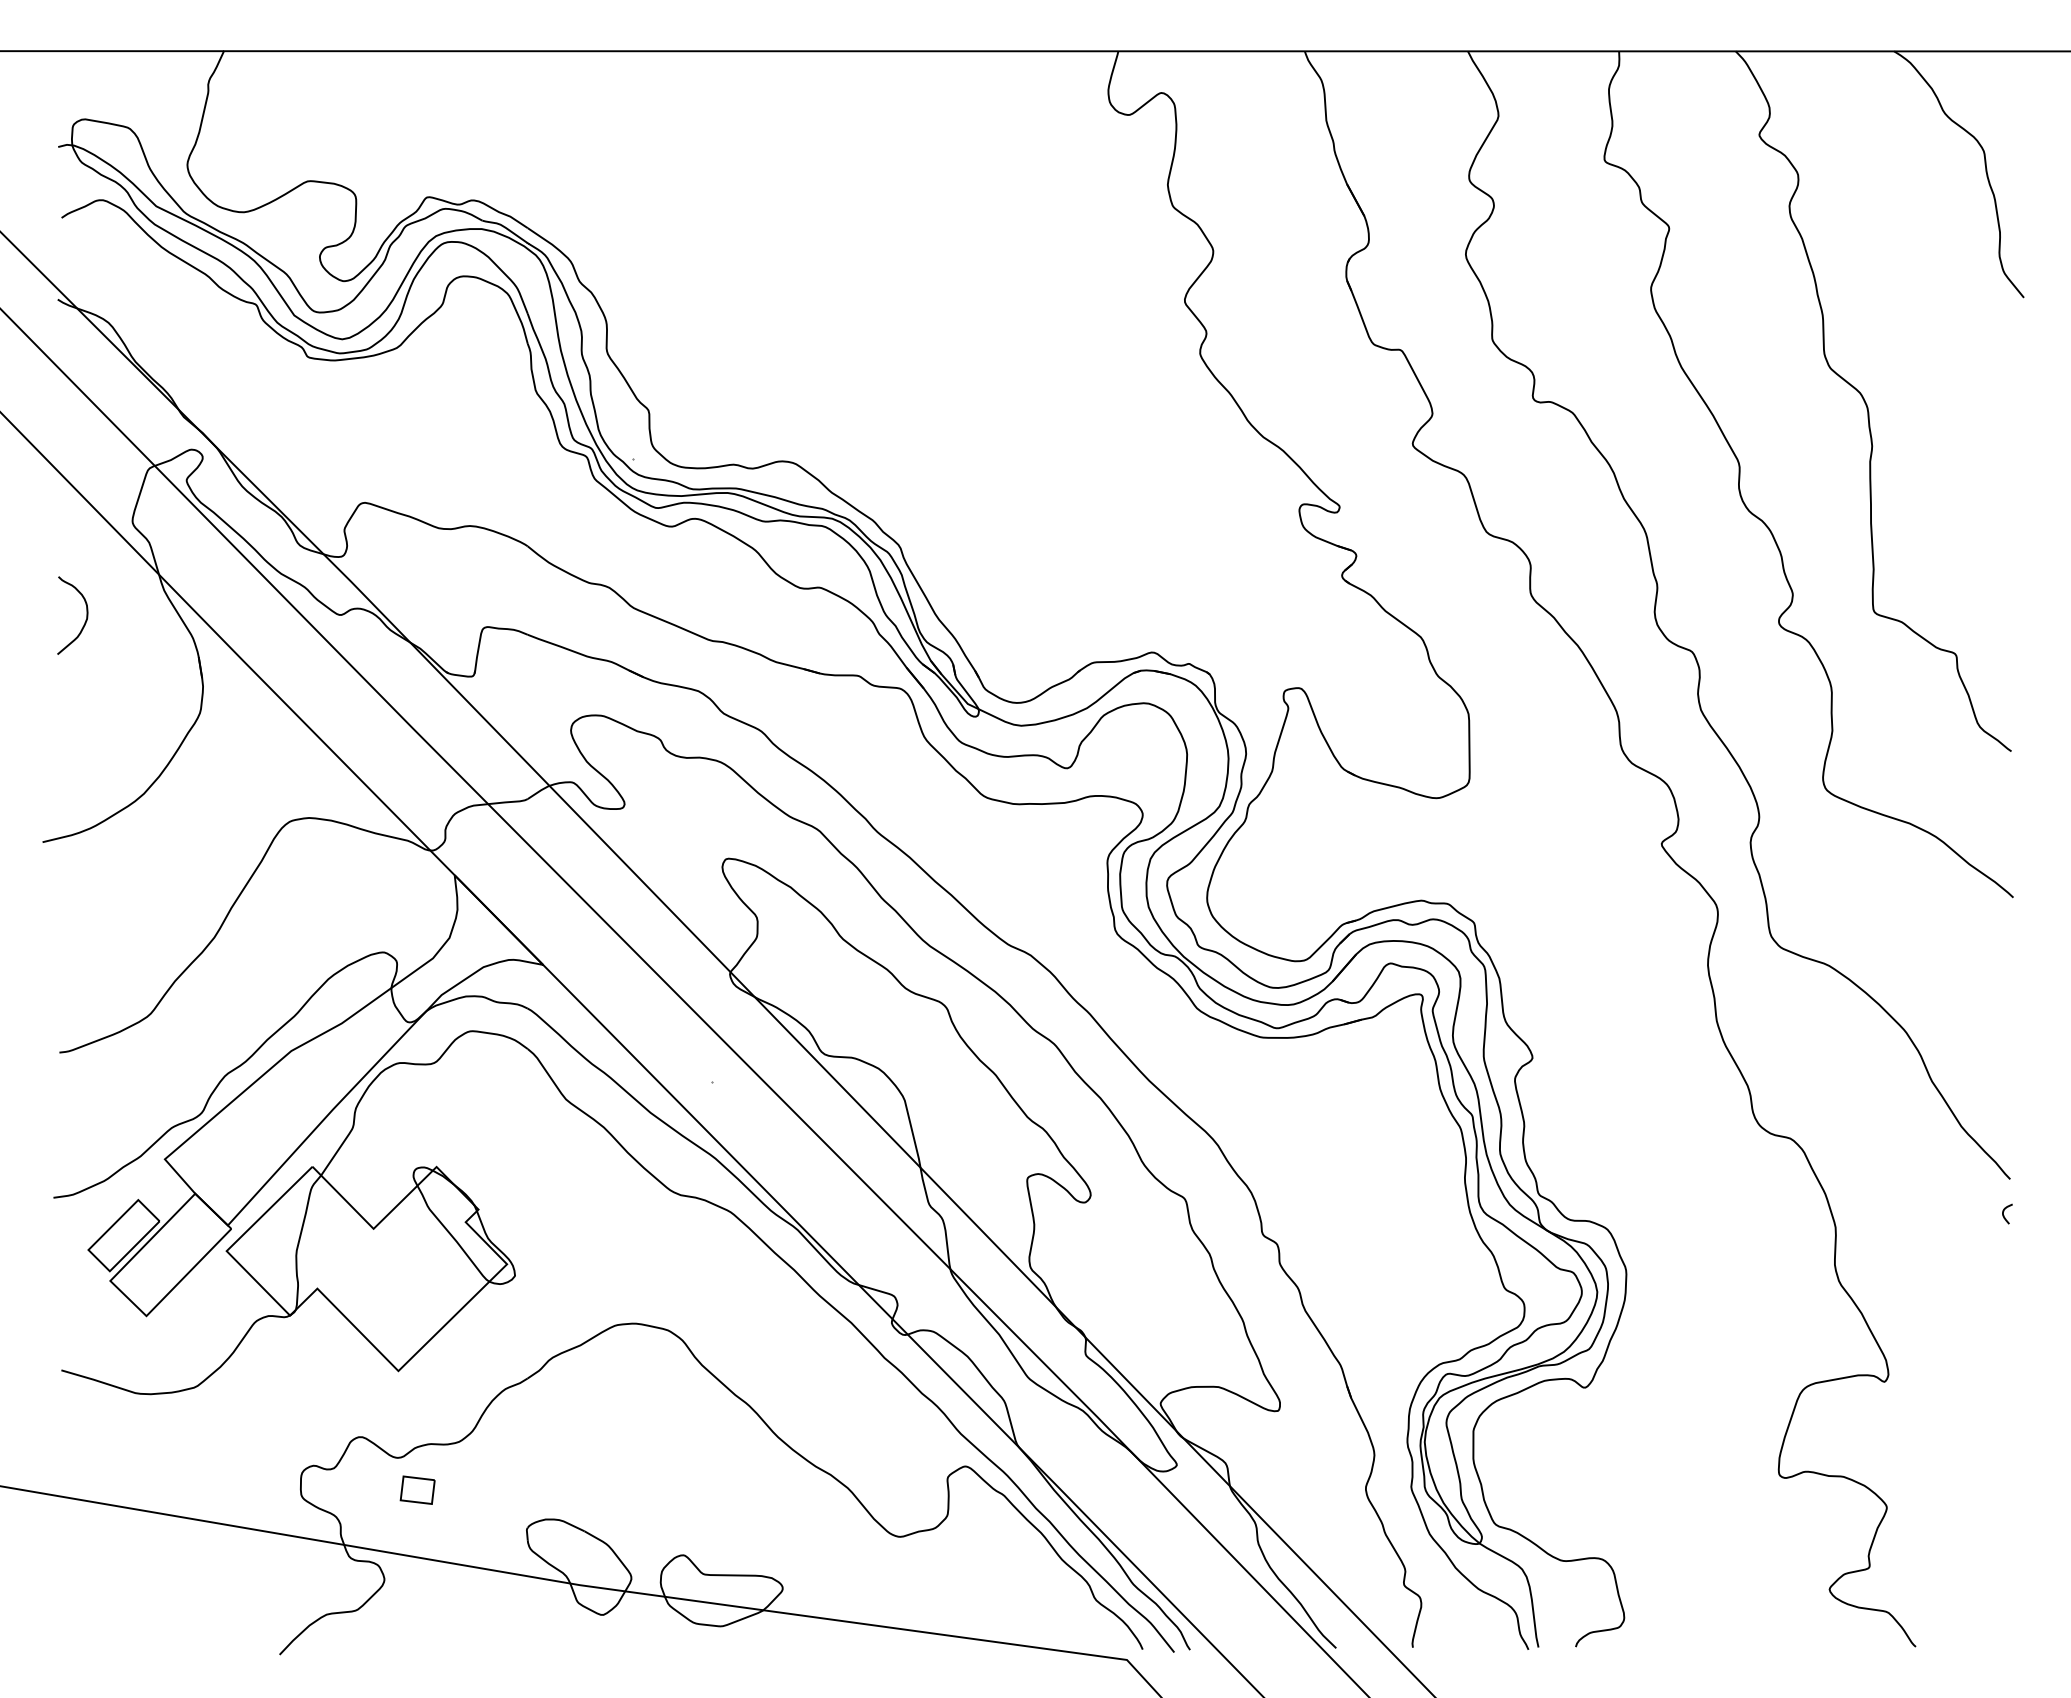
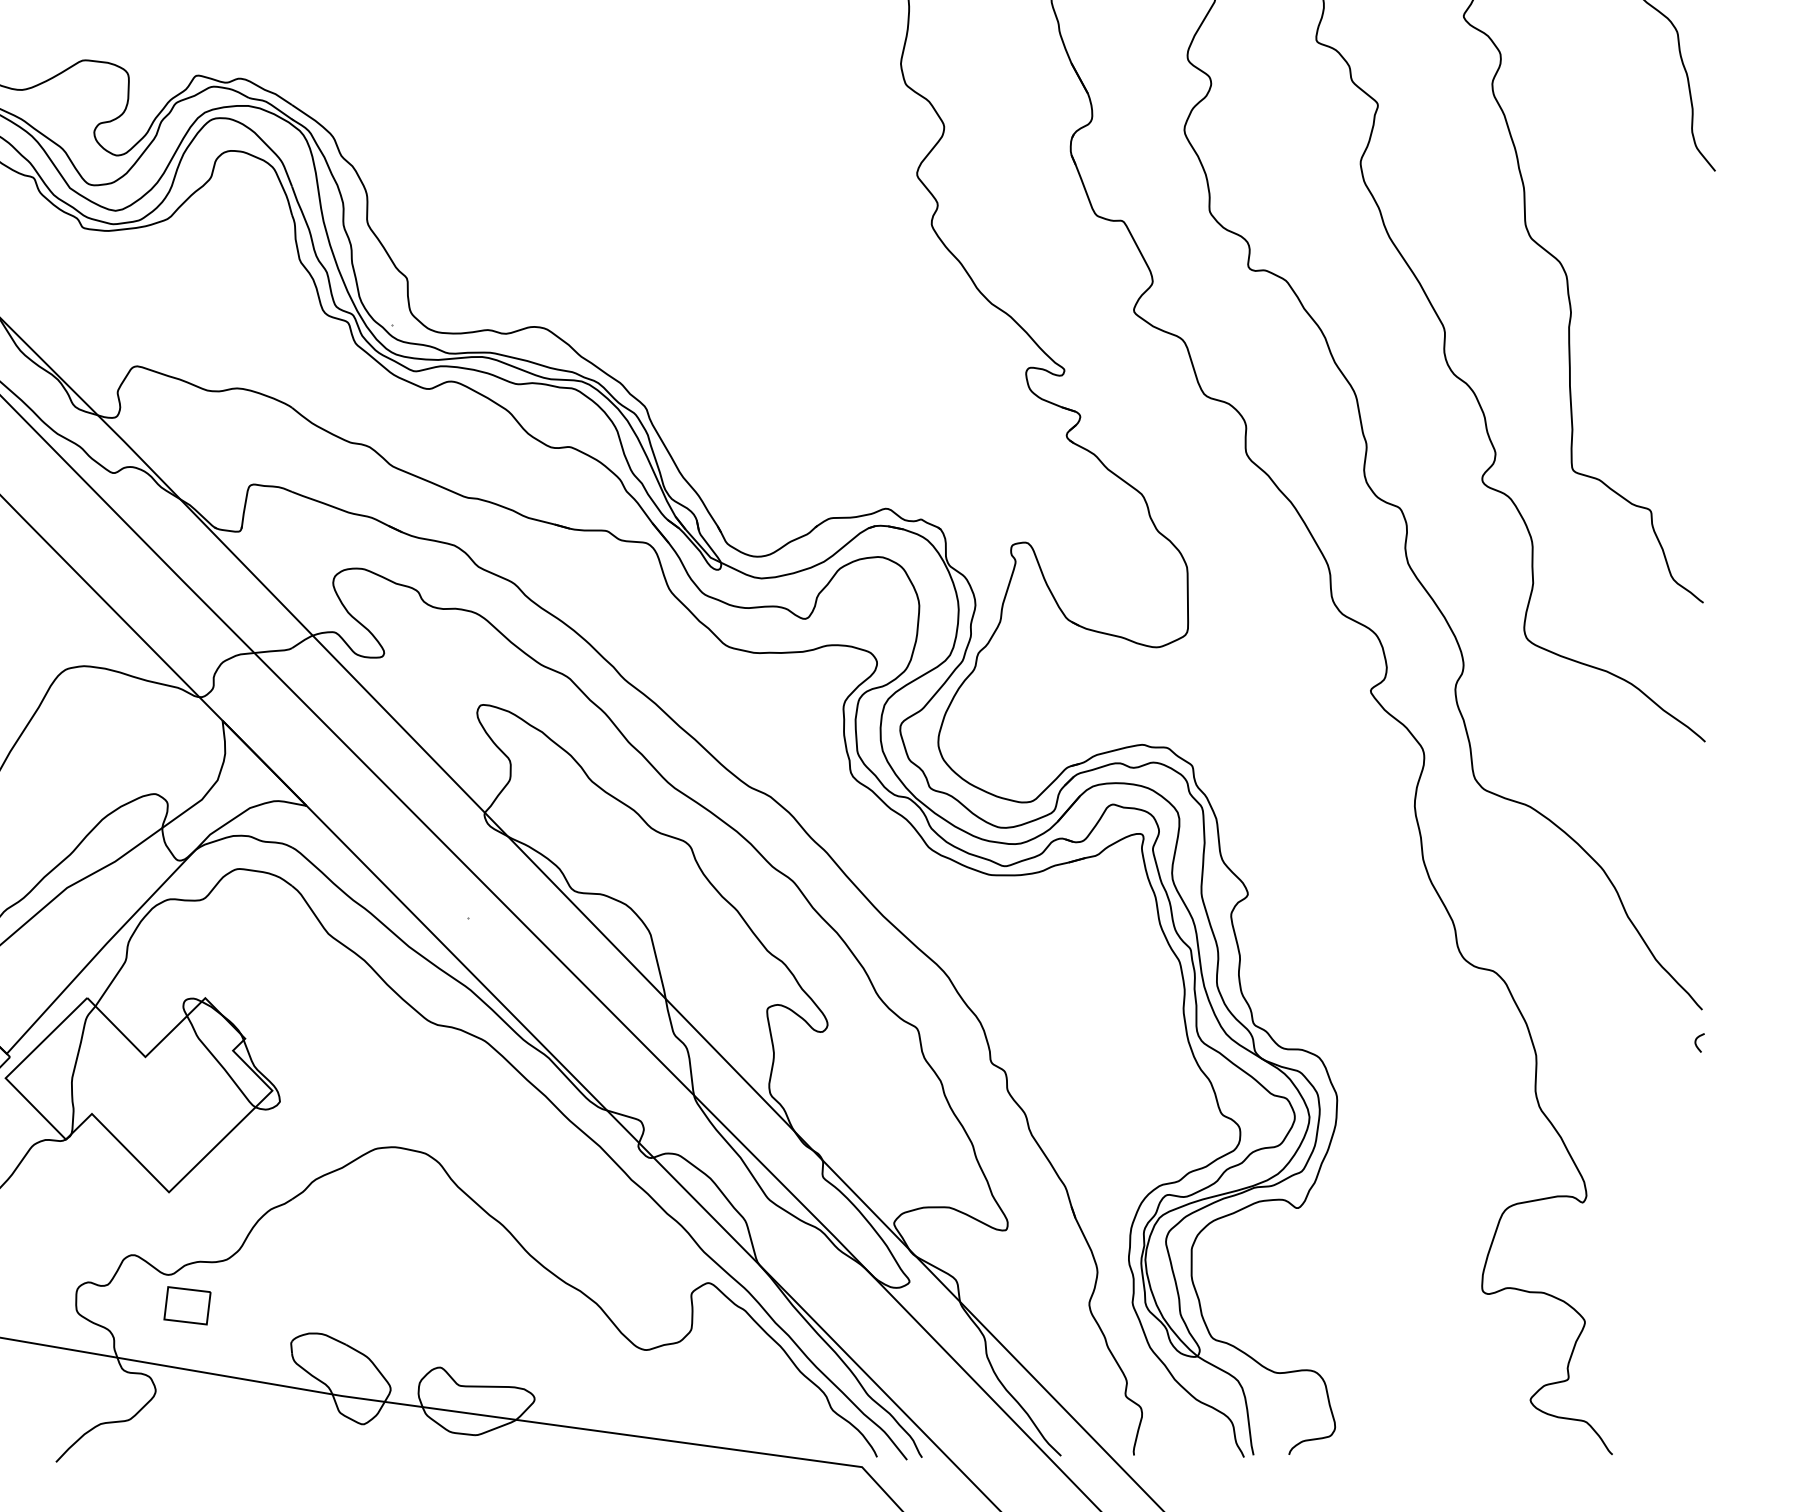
part: (417, 1489) -> (187, 1304), size x1.43

